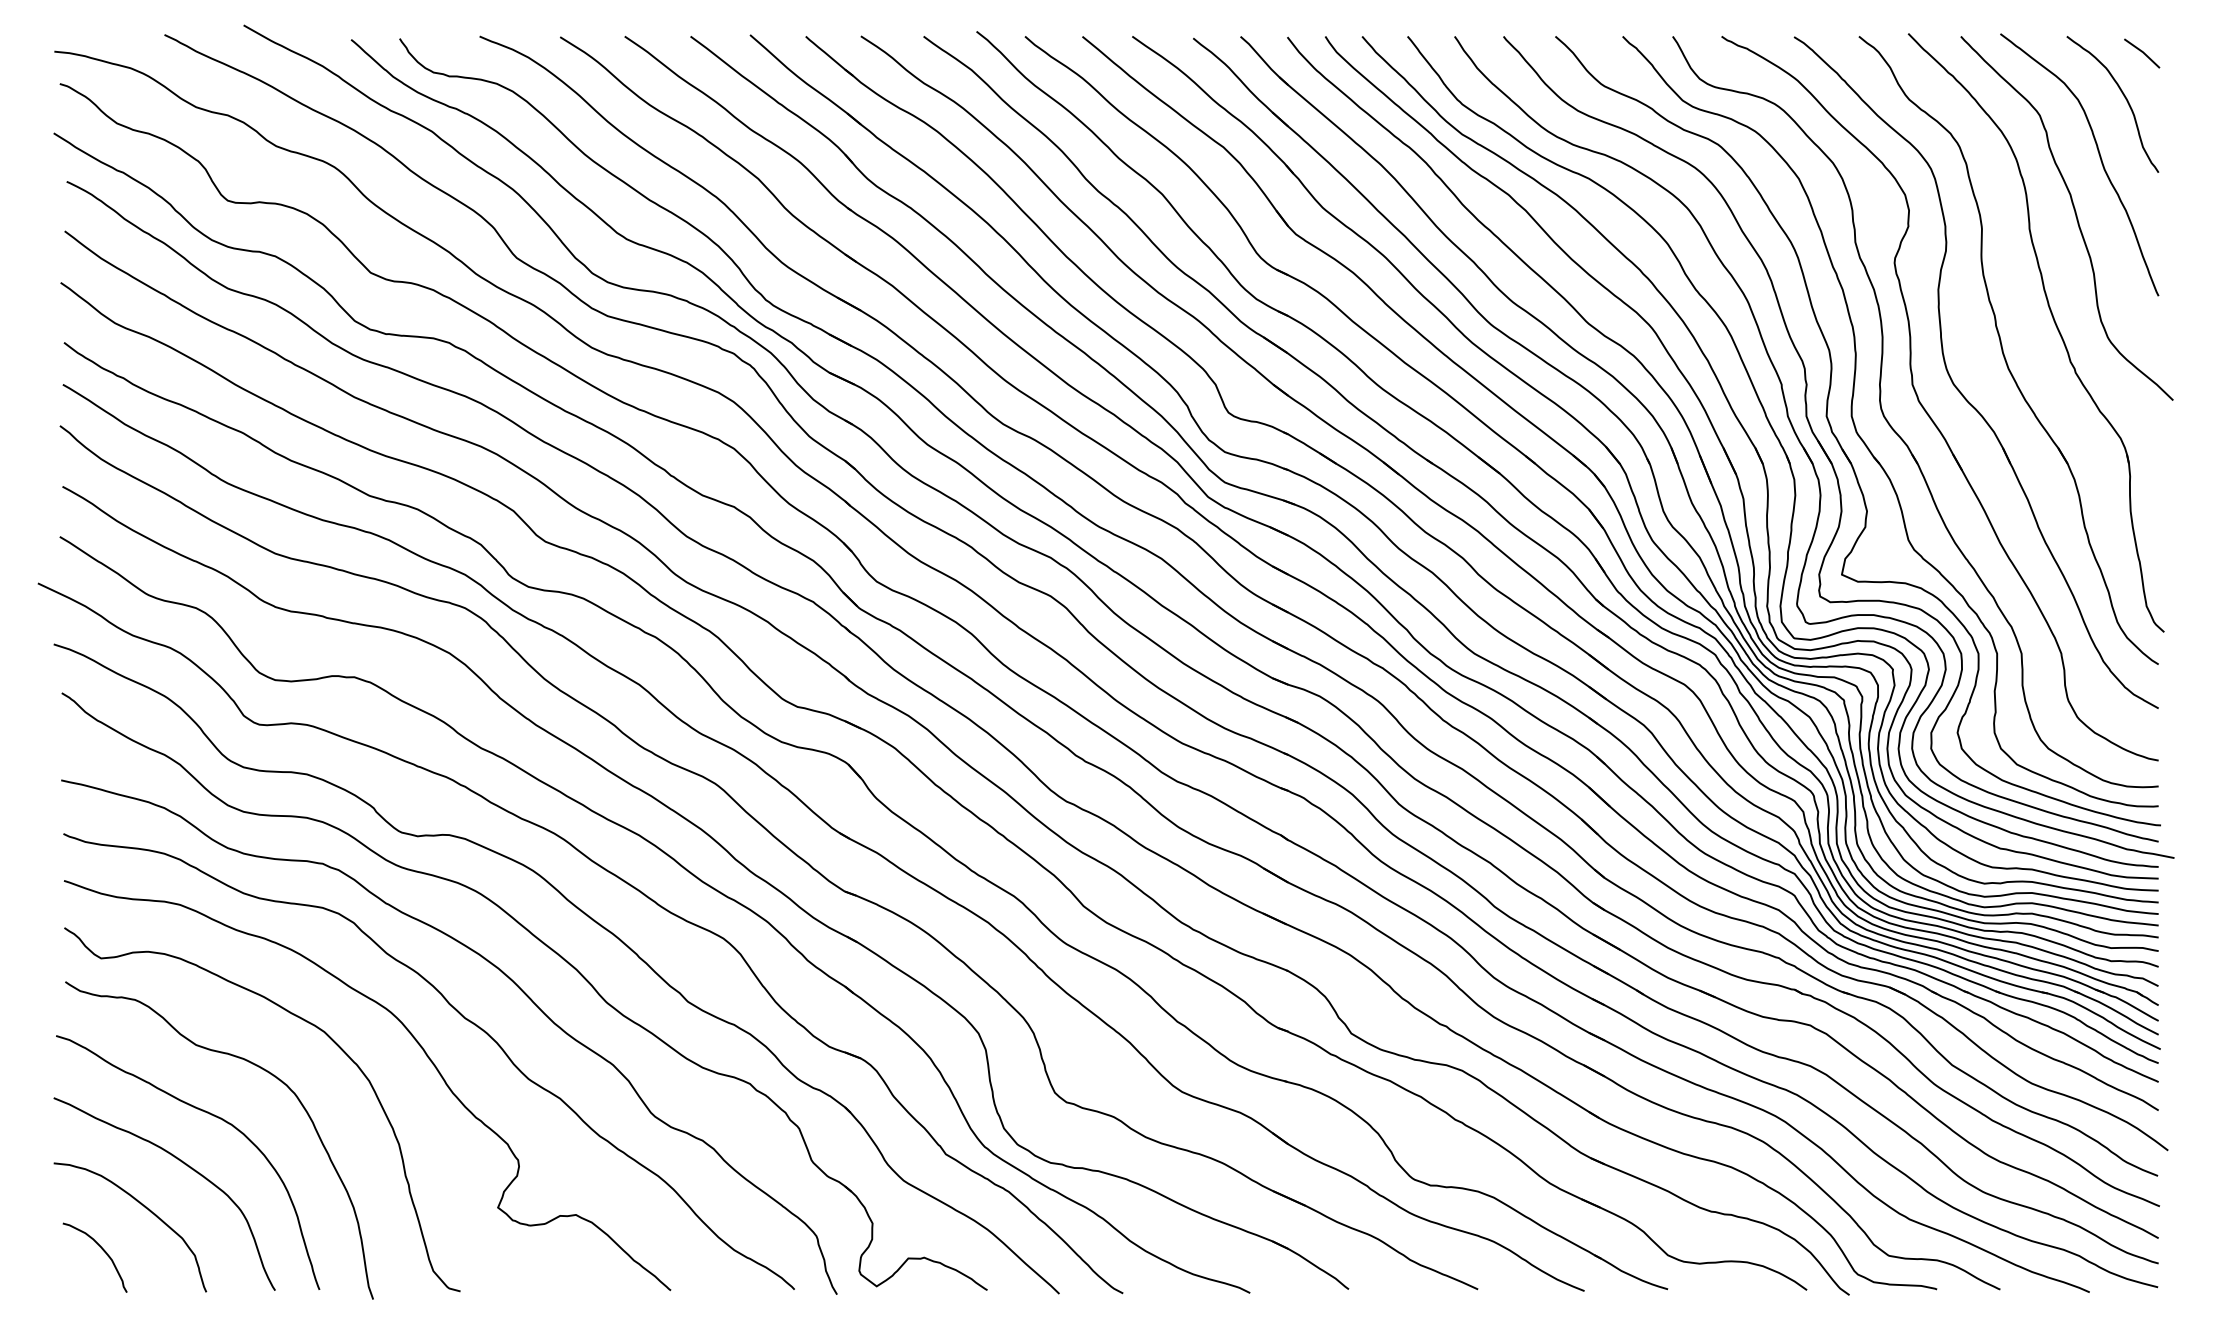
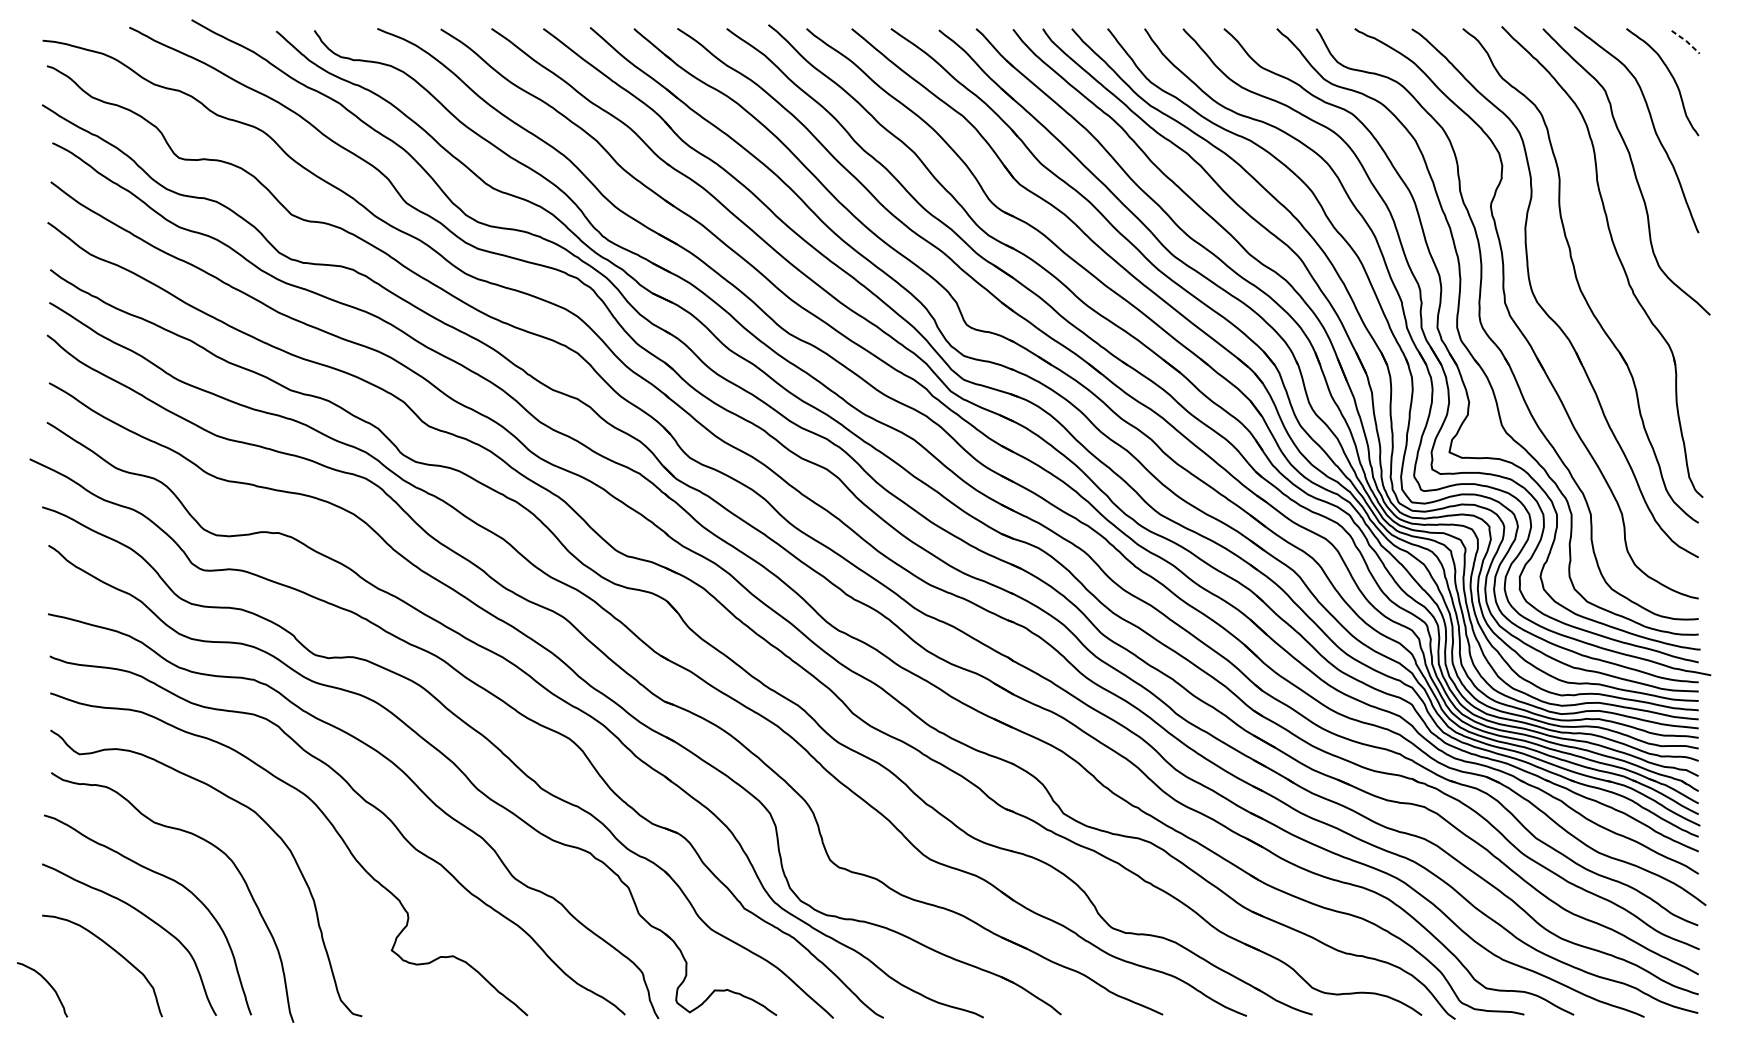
line: (2143, 52) -> (1686, 41), solid -> dashed
curve: (101, 1249) -> (47, 983), moved

